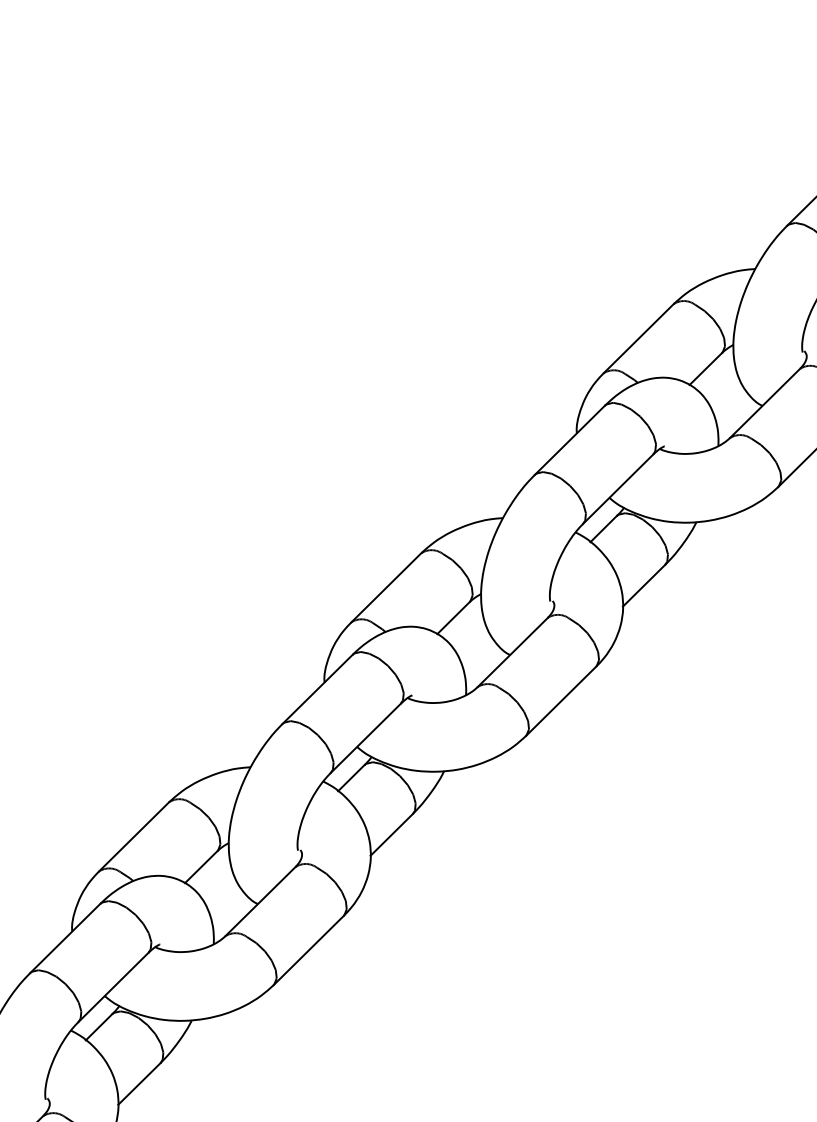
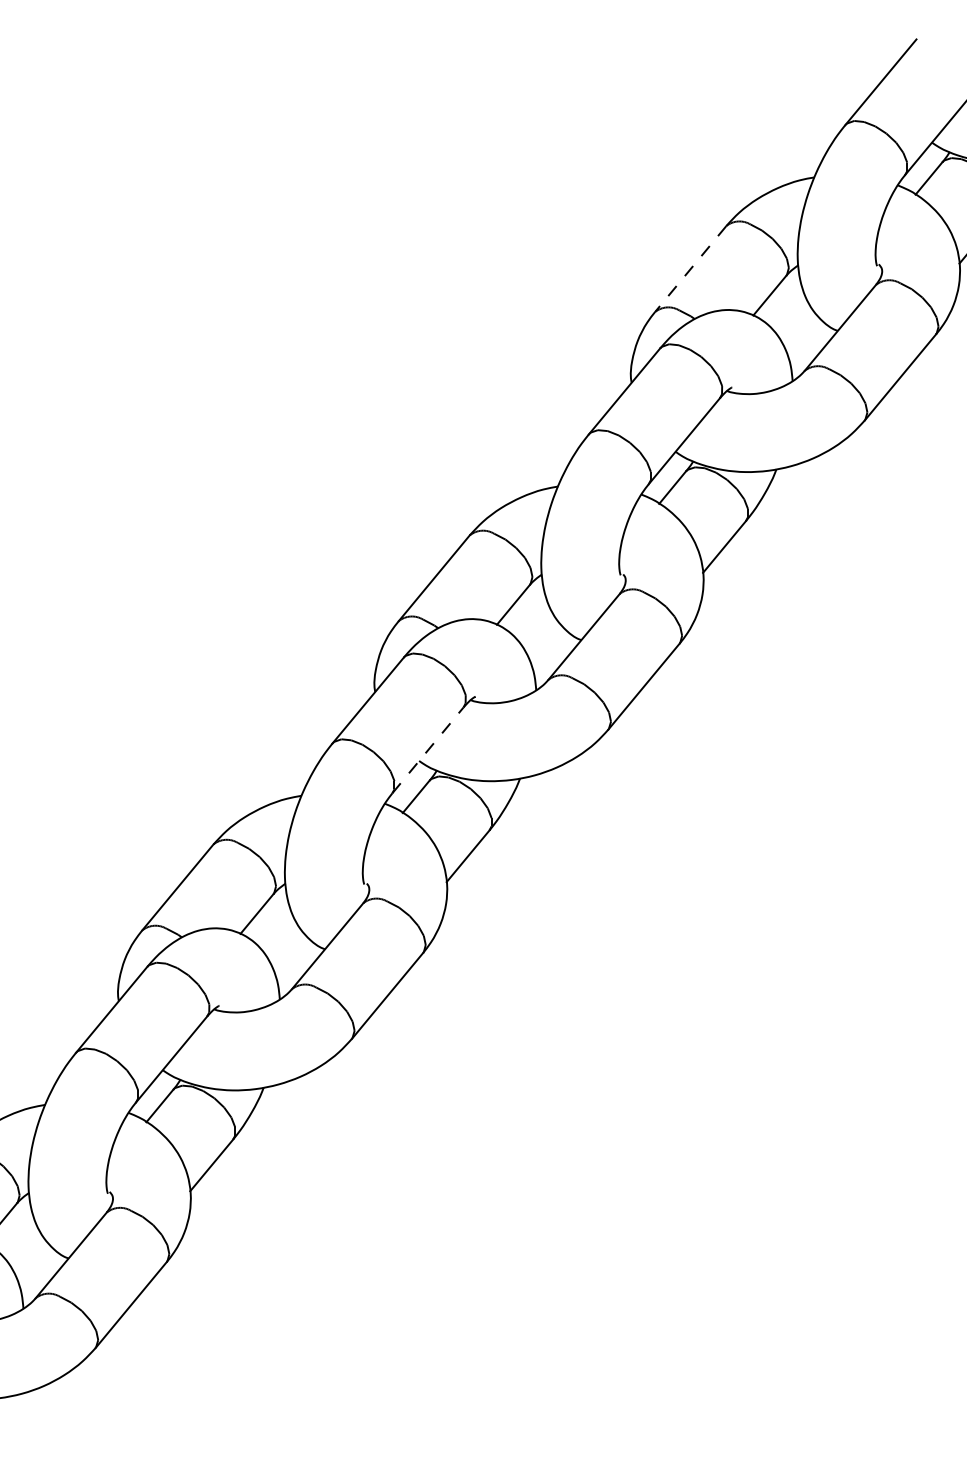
line: (638, 339) -> (690, 269), solid -> dashed
line: (365, 738) -> (427, 750), solid -> dashed

